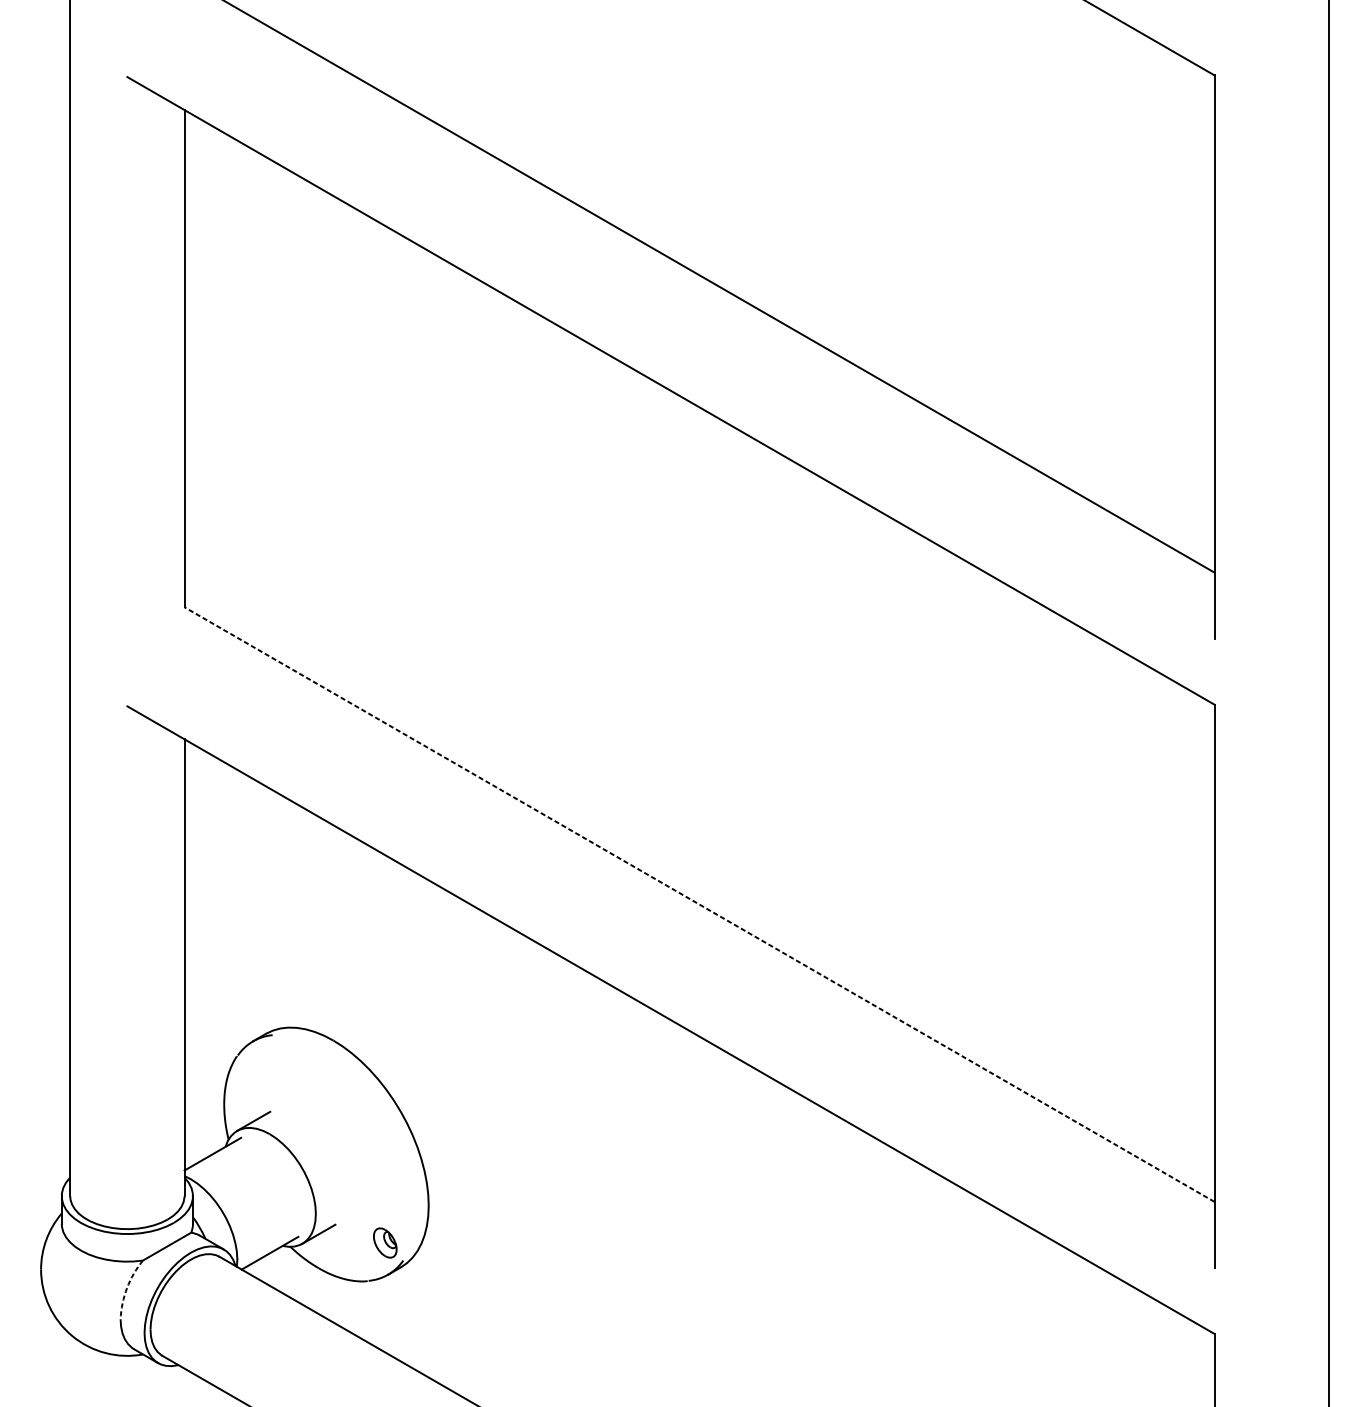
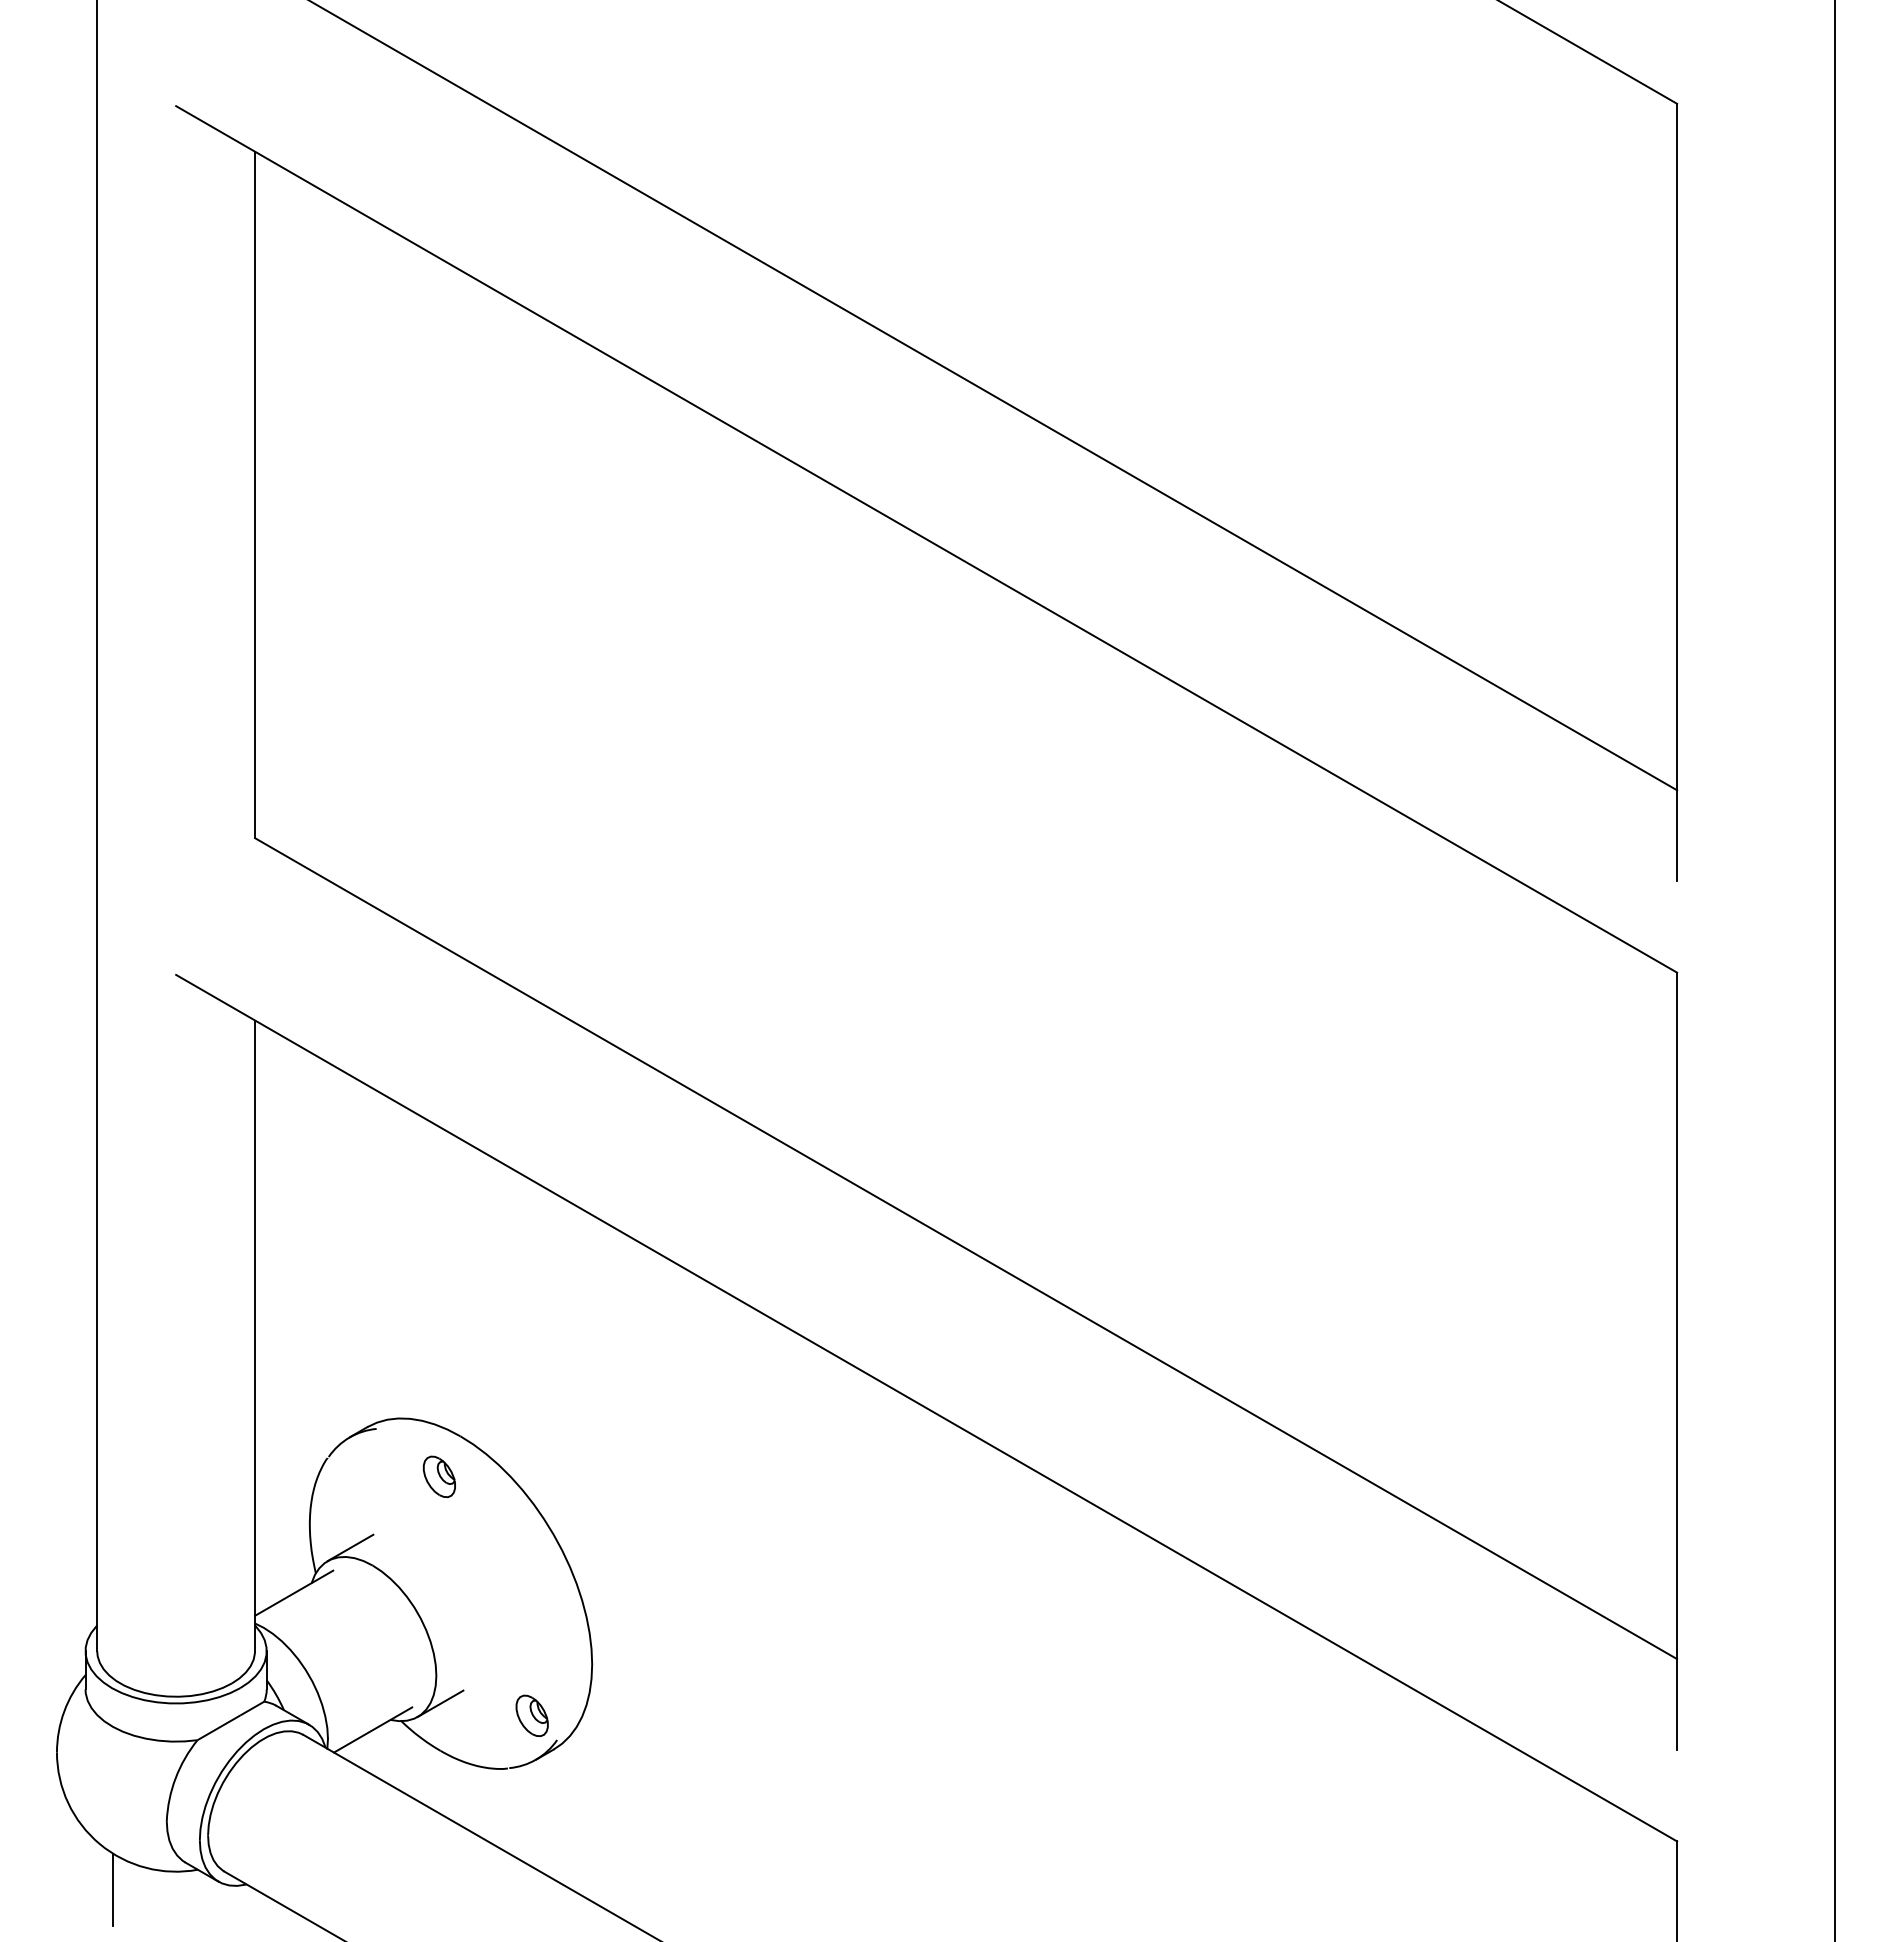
line: (699, 904) -> (966, 1248), dashed -> solid
part: (317, 1069) -> (438, 1476), added
arc: (126, 1288) -> (175, 1778), dashed -> solid
line: (82, 1368) -> (113, 1889), added

